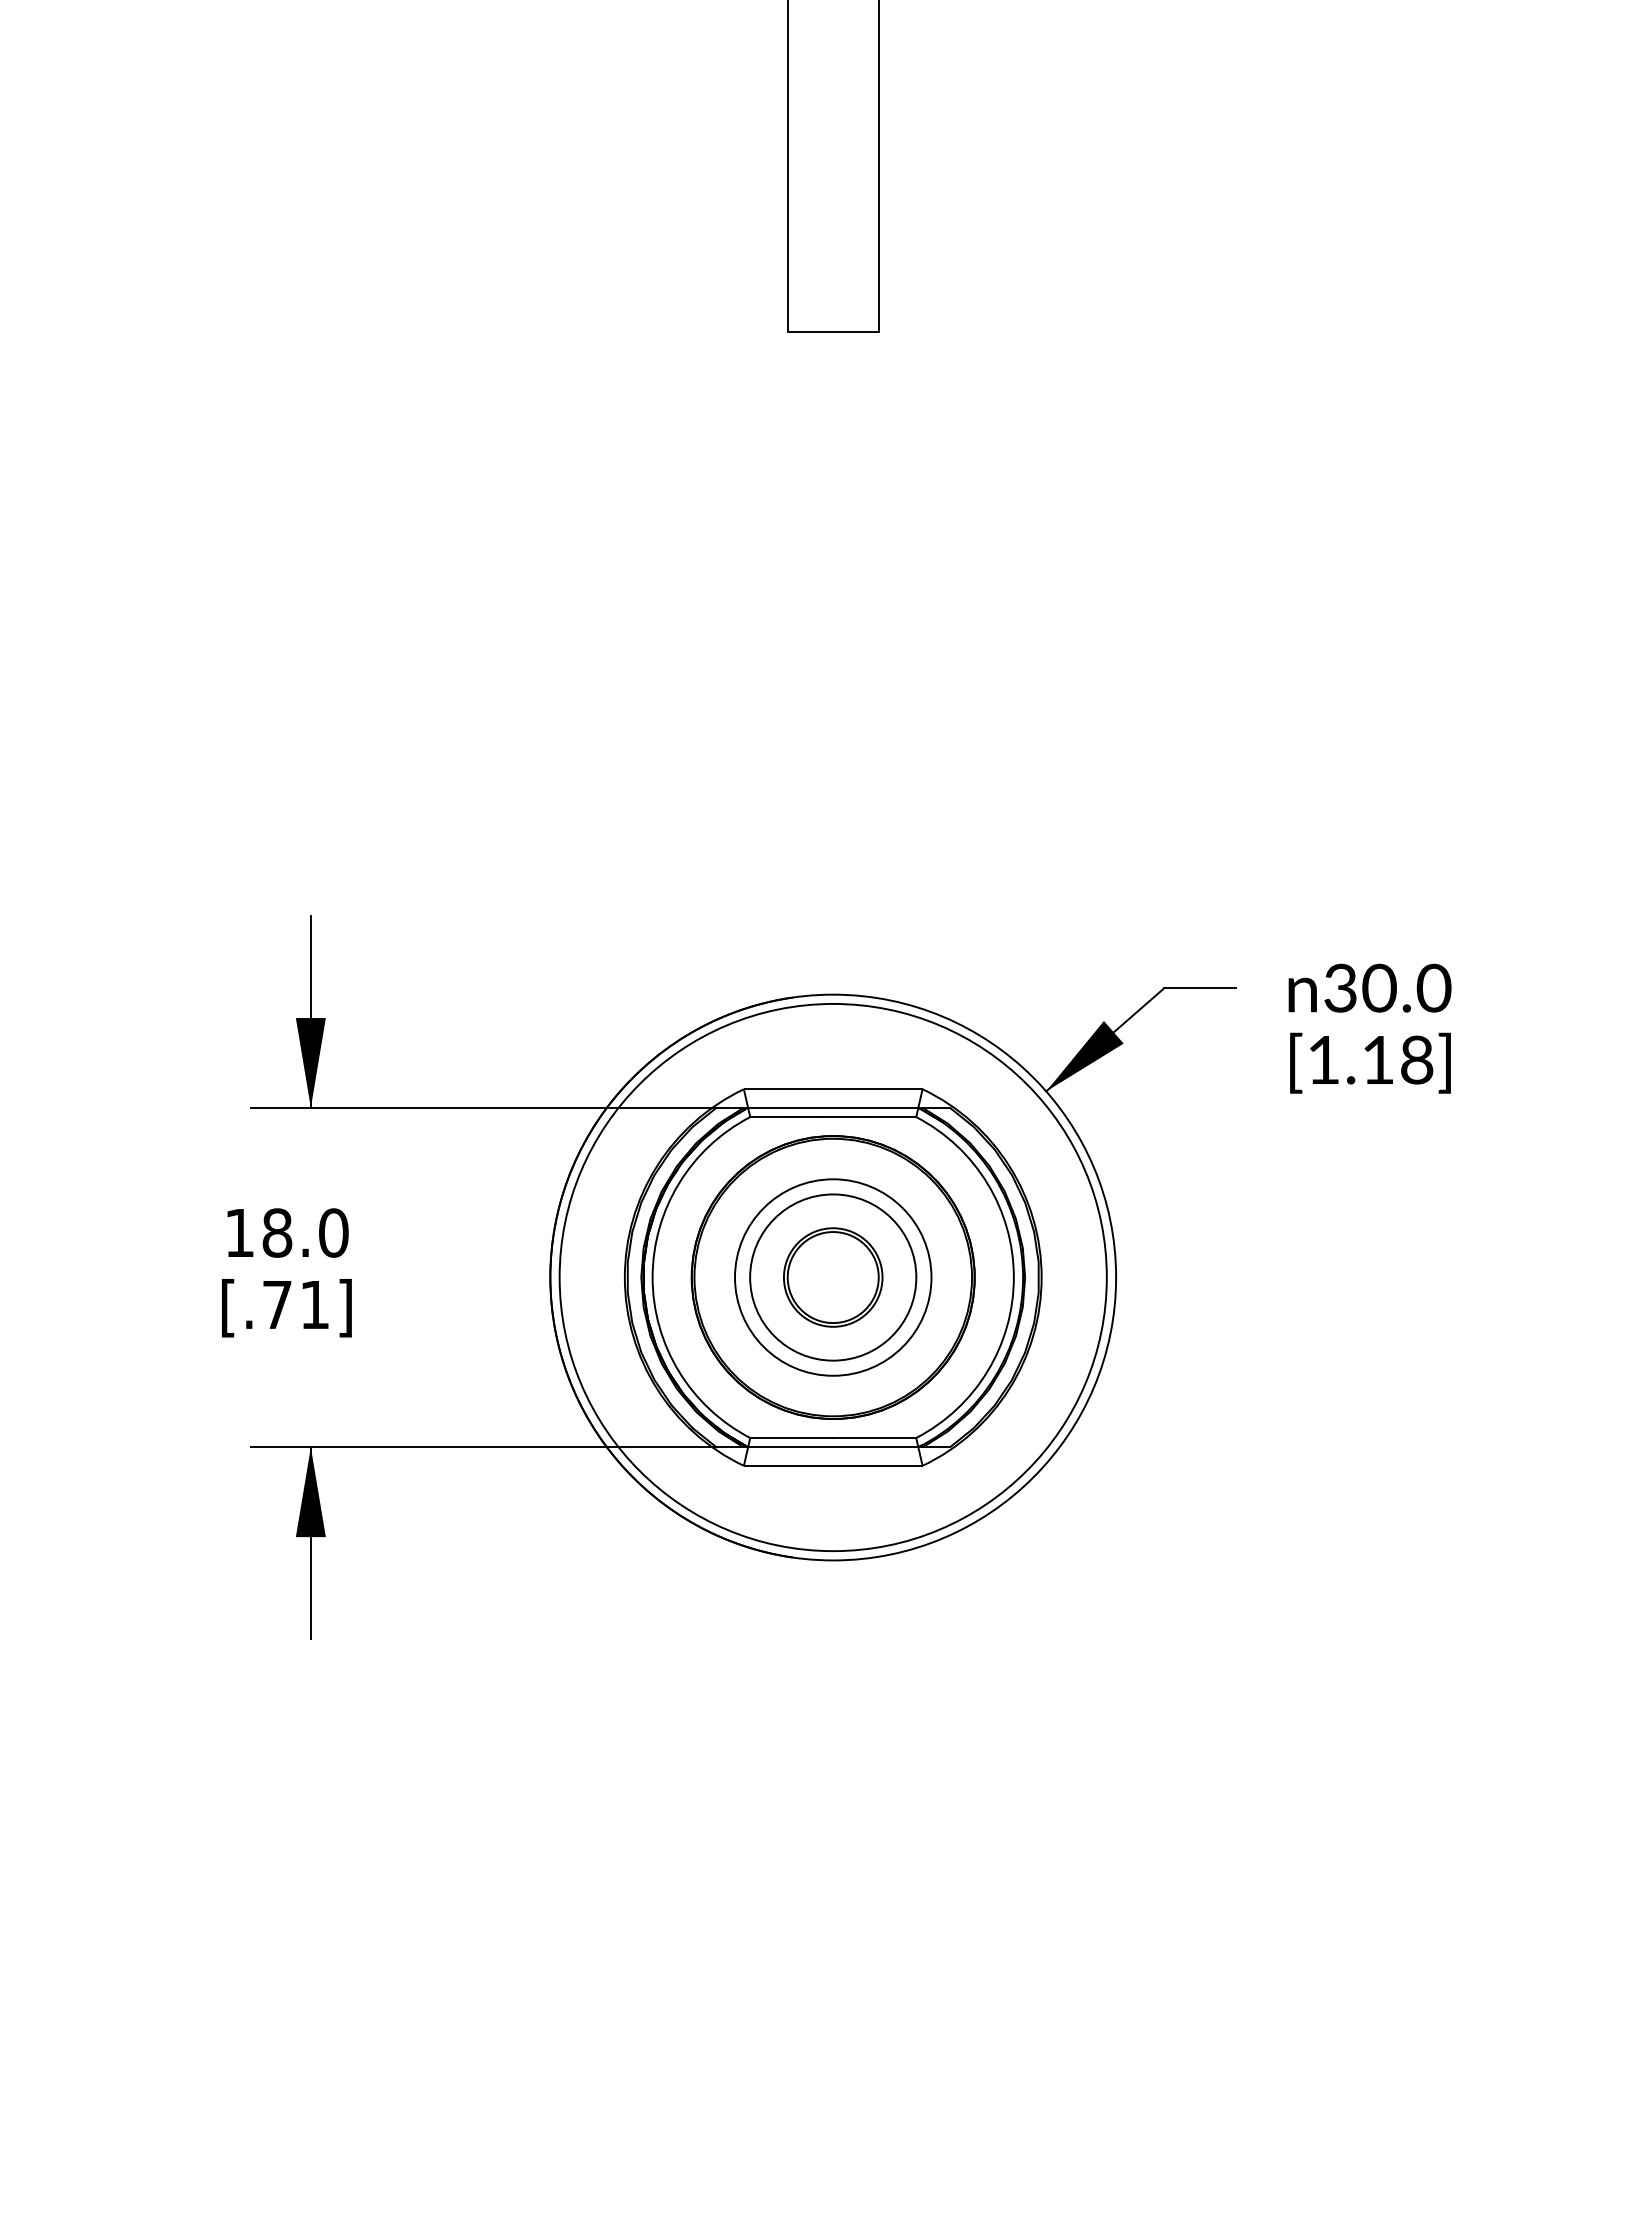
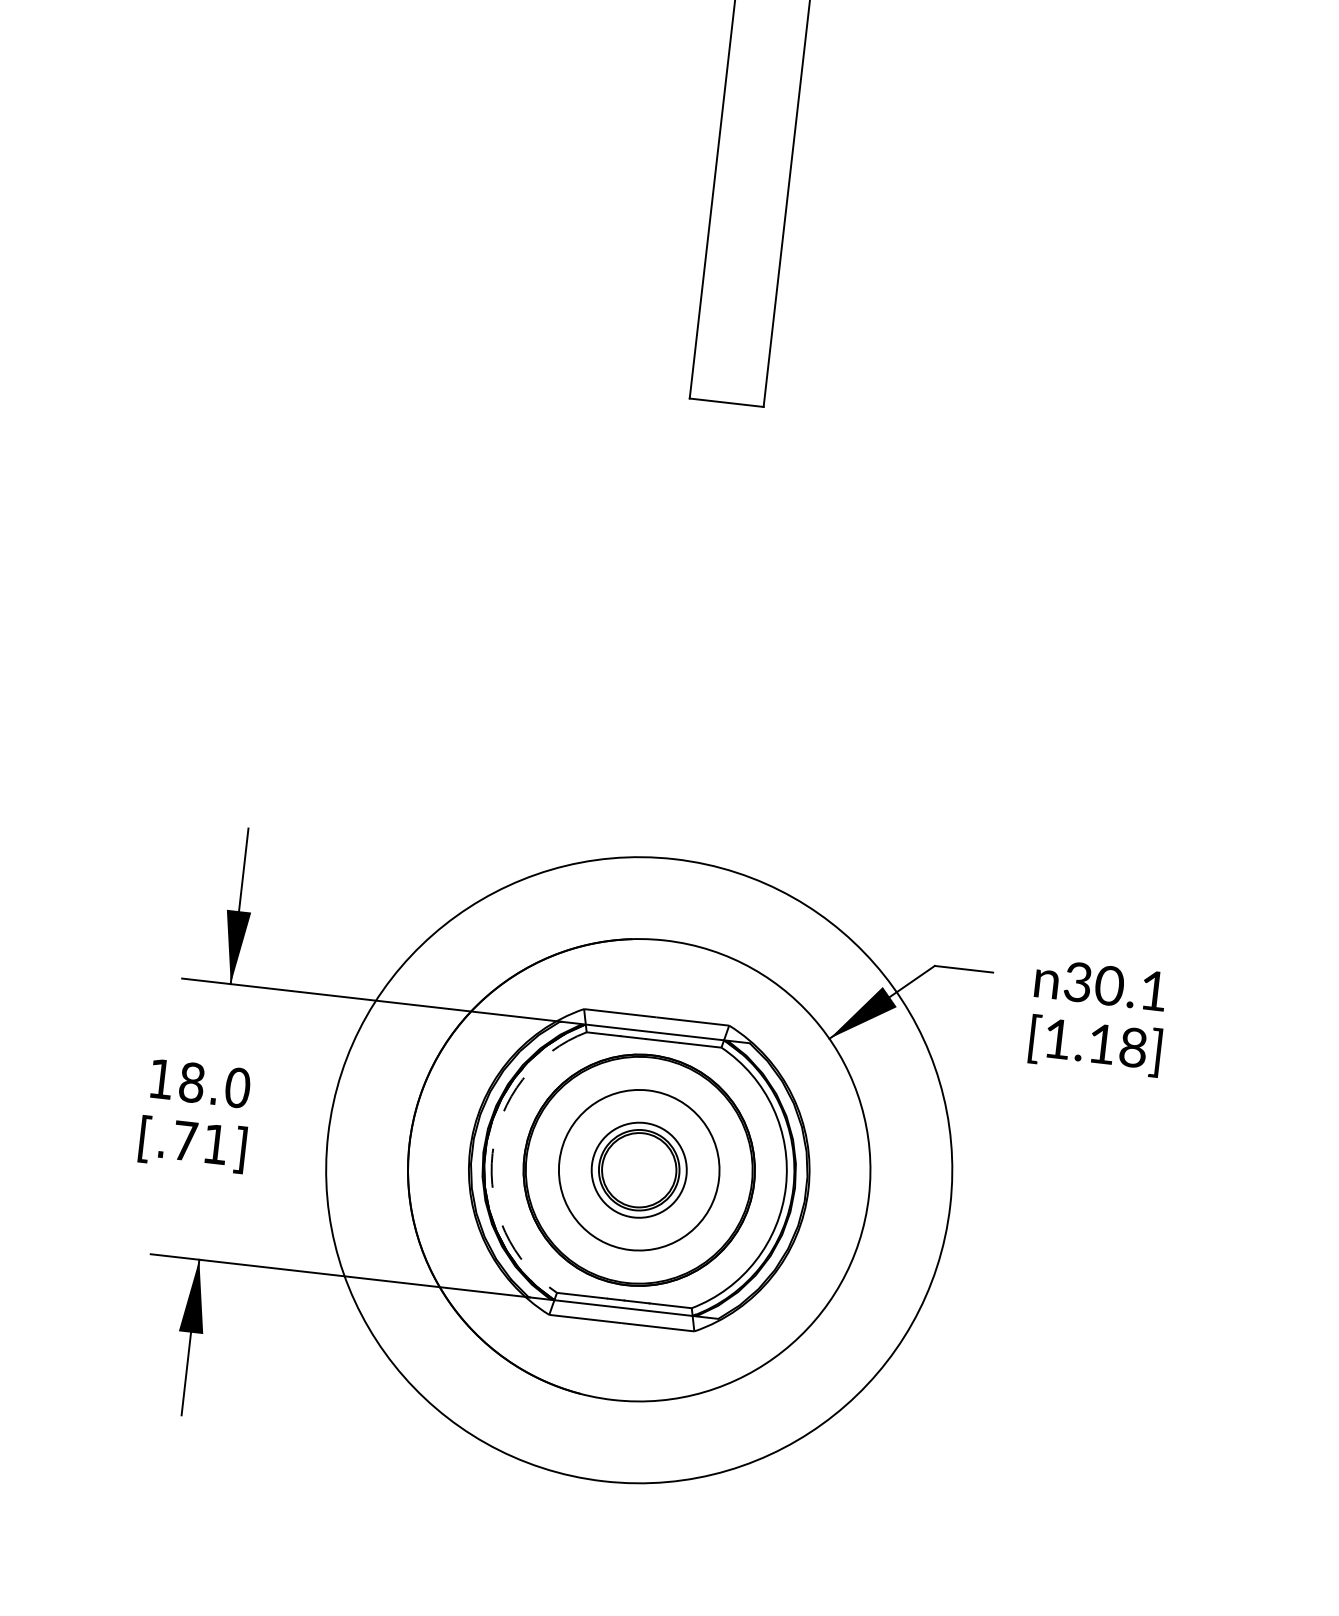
text: (1433, 987) -> (1153, 990), 30.0 -> 30.1
arc: (652, 1277) -> (492, 1153), solid -> dashed
circle: (832, 1277) -> (638, 1170), size x1.4
circle: (833, 1277) -> (639, 1170), size x0.7

